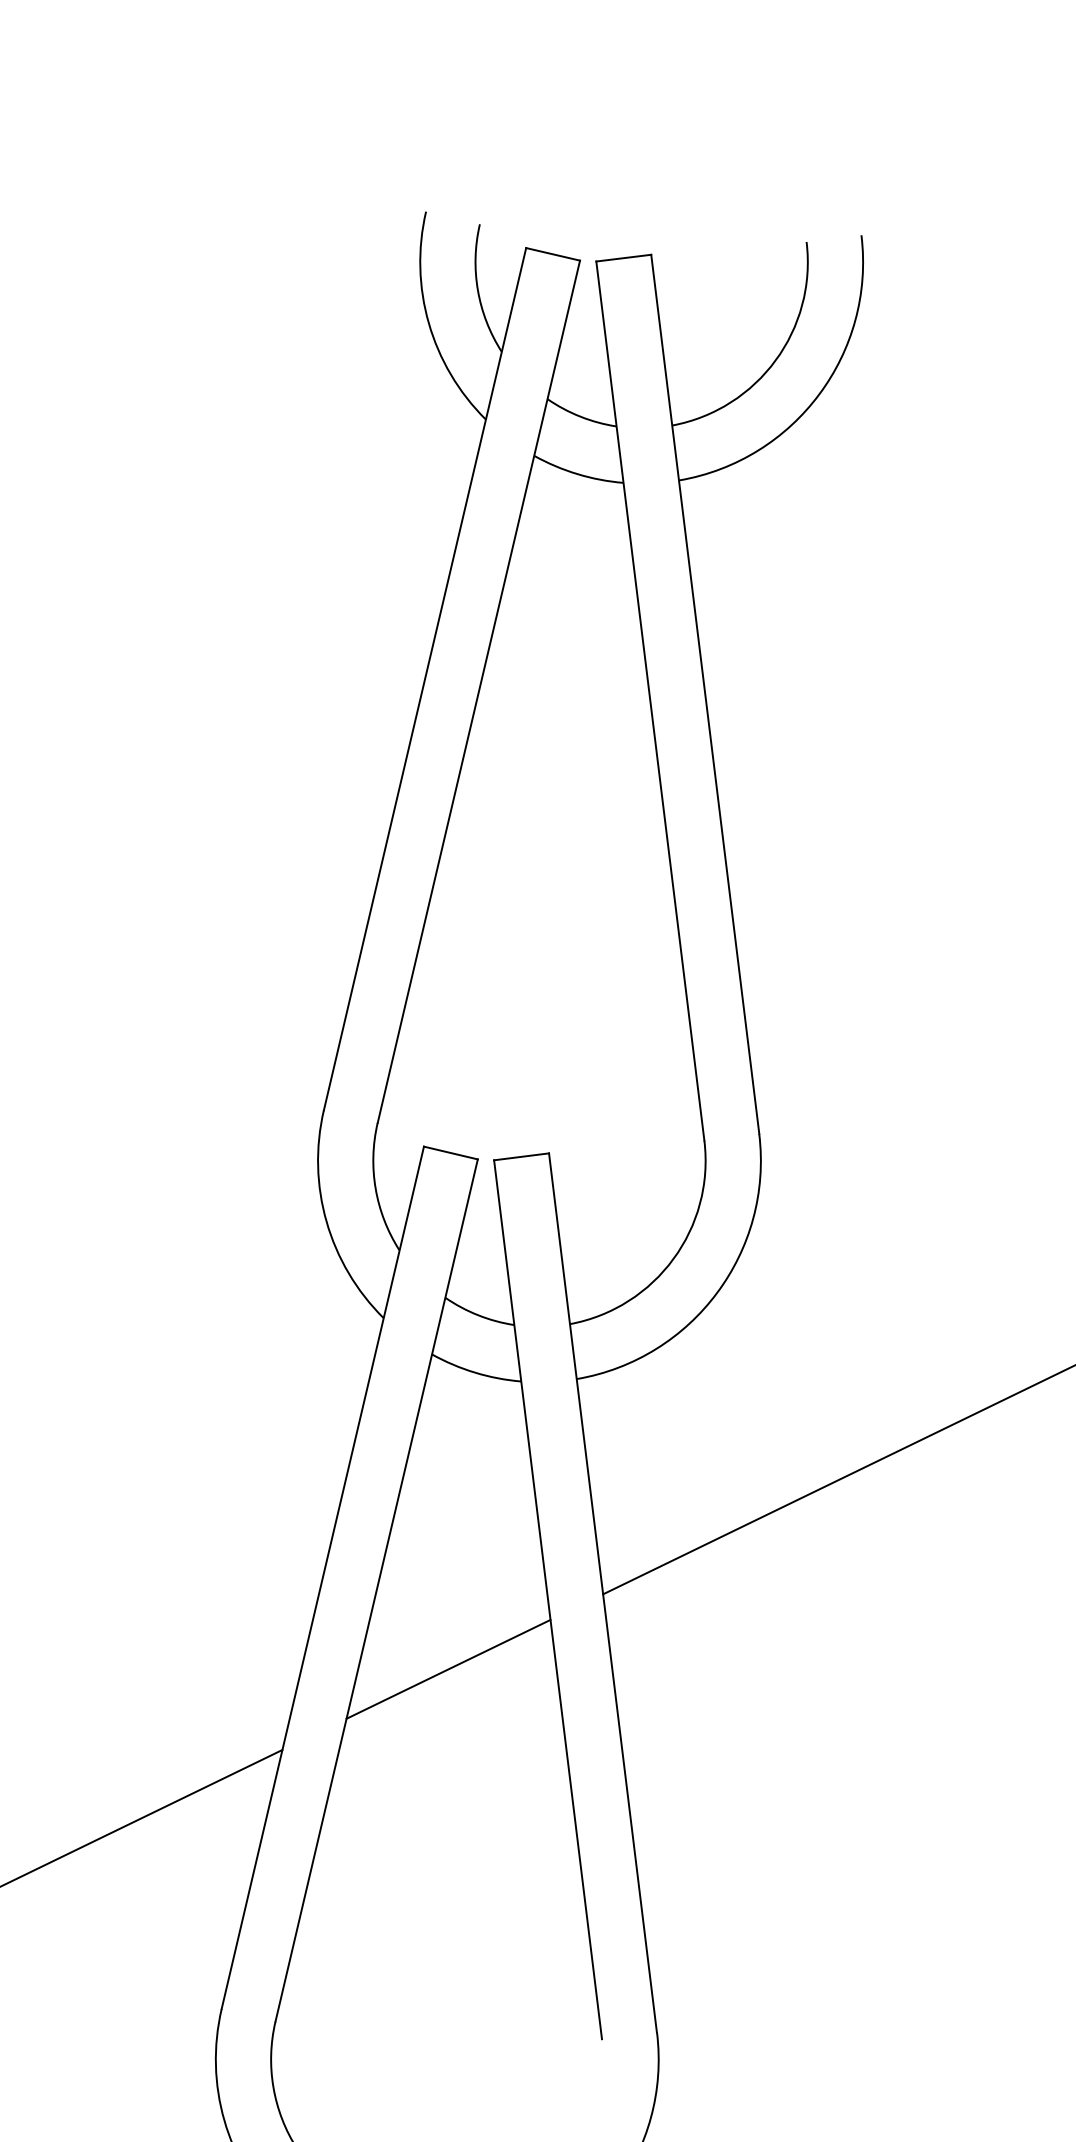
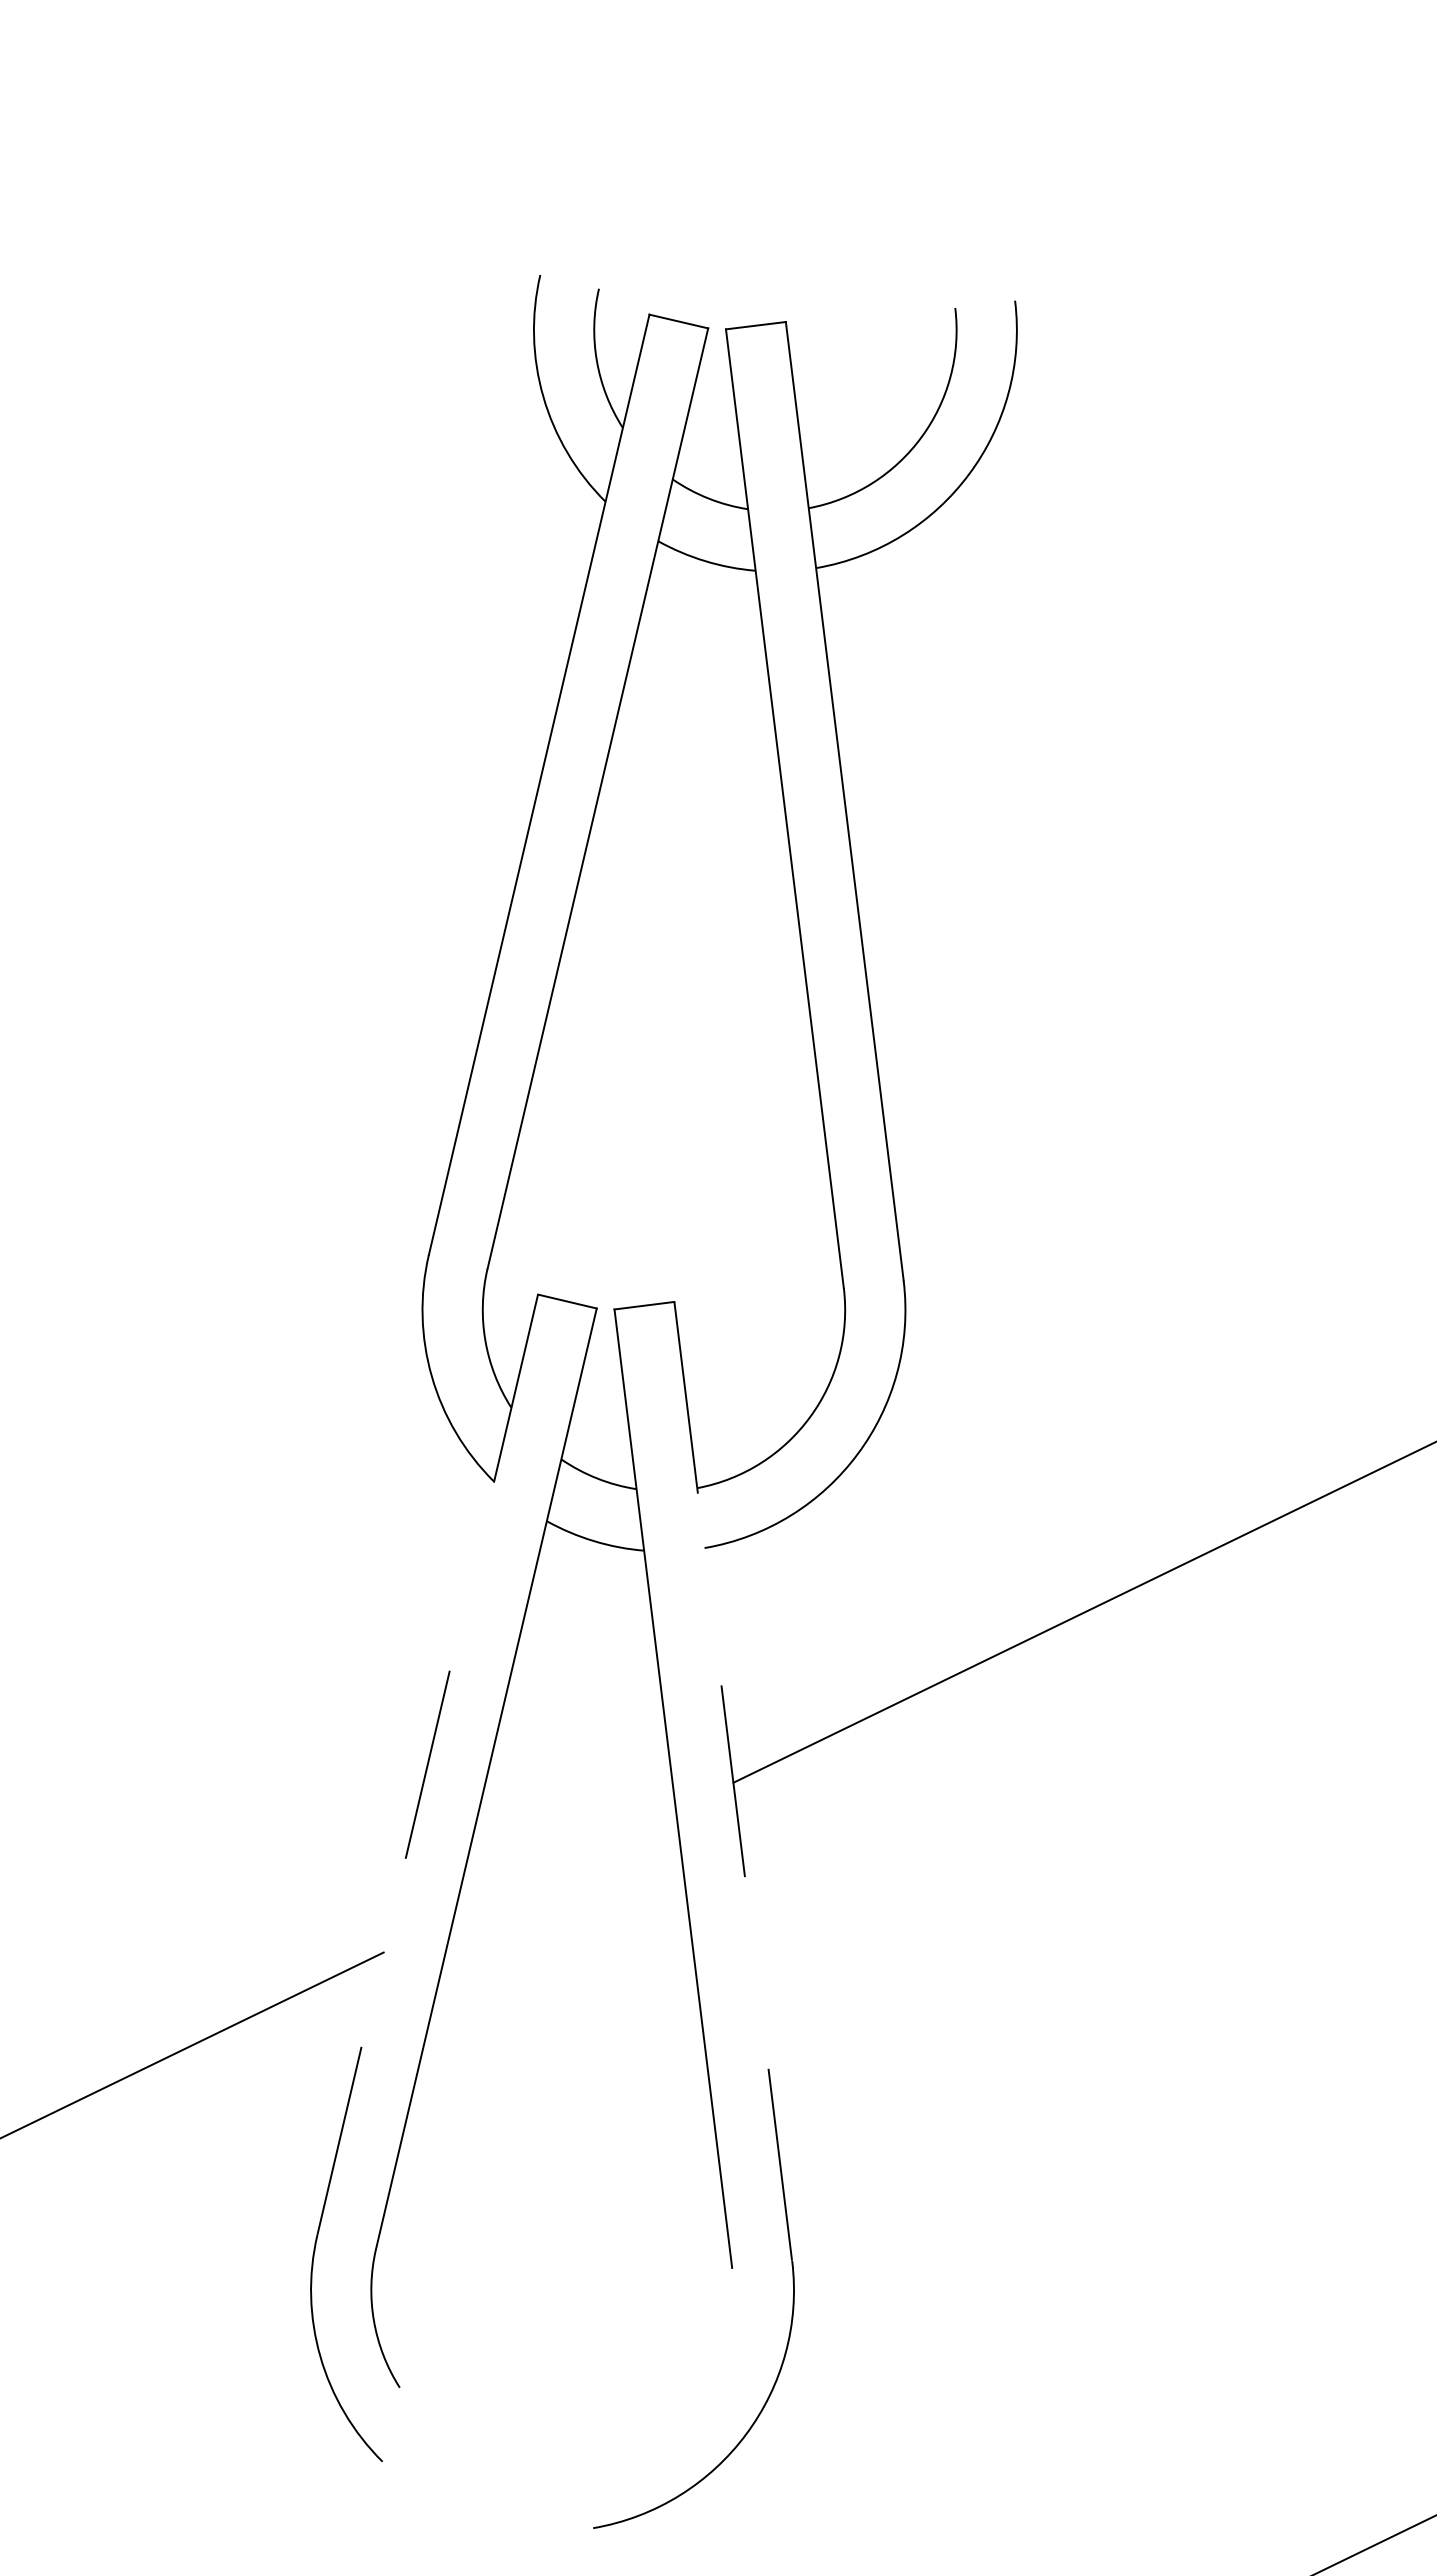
line: (322, 1577) -> (427, 1764), solid -> dashed
line: (603, 1593) -> (733, 1781), solid -> dashed
line: (448, 1669) -> (564, 1864), removed

